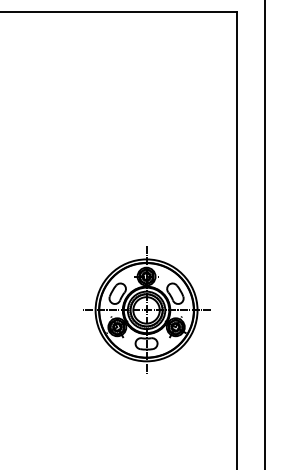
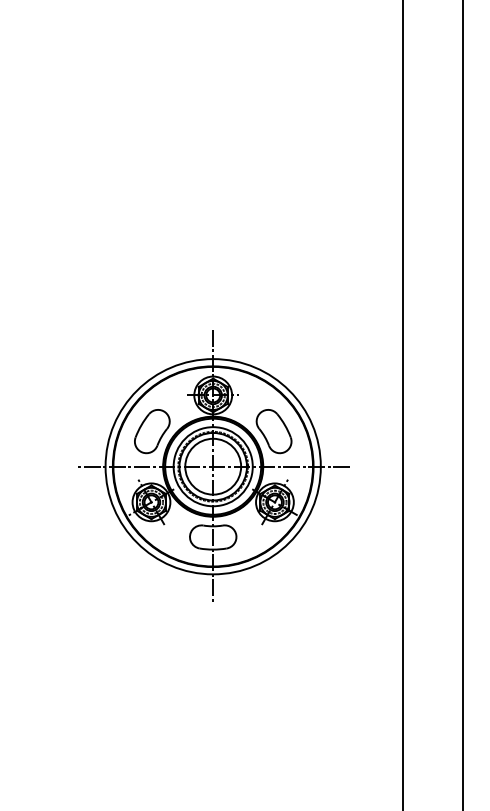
part: (146, 309) -> (213, 464), moved

